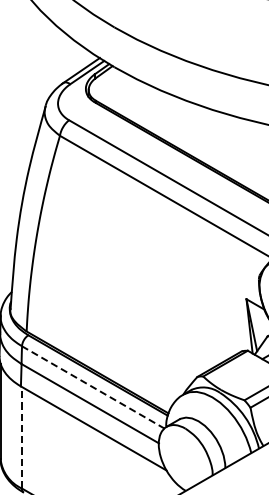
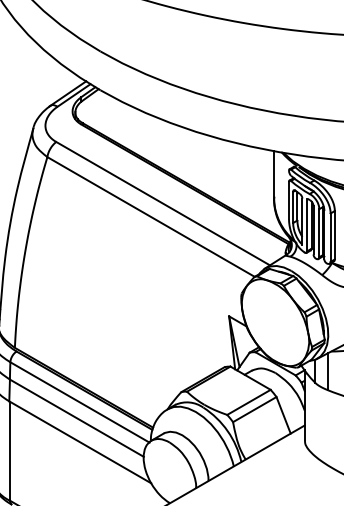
line: (92, 387) -> (79, 402), dashed -> solid
line: (22, 436) -> (10, 450), dashed -> solid

